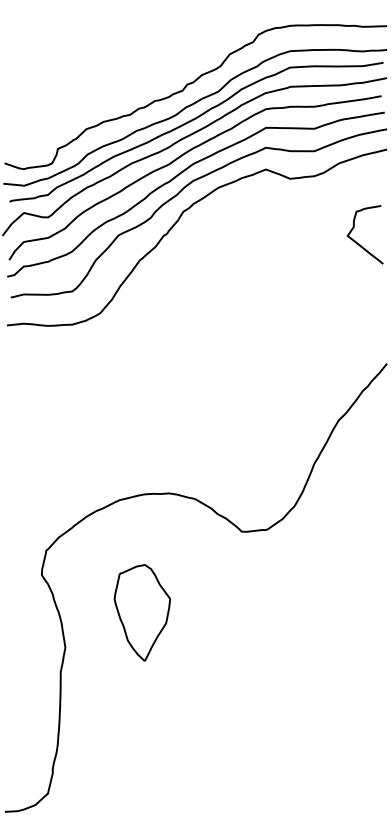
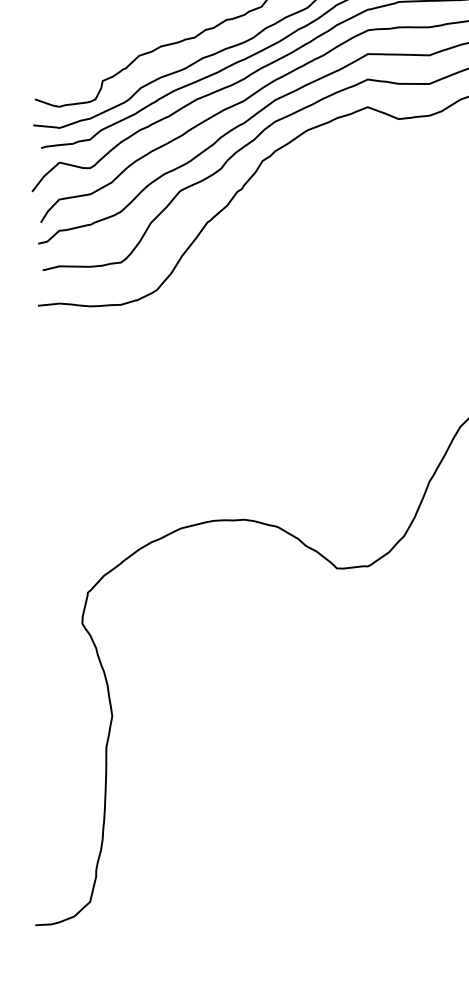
part: (141, 612) -> (209, 671), removed

